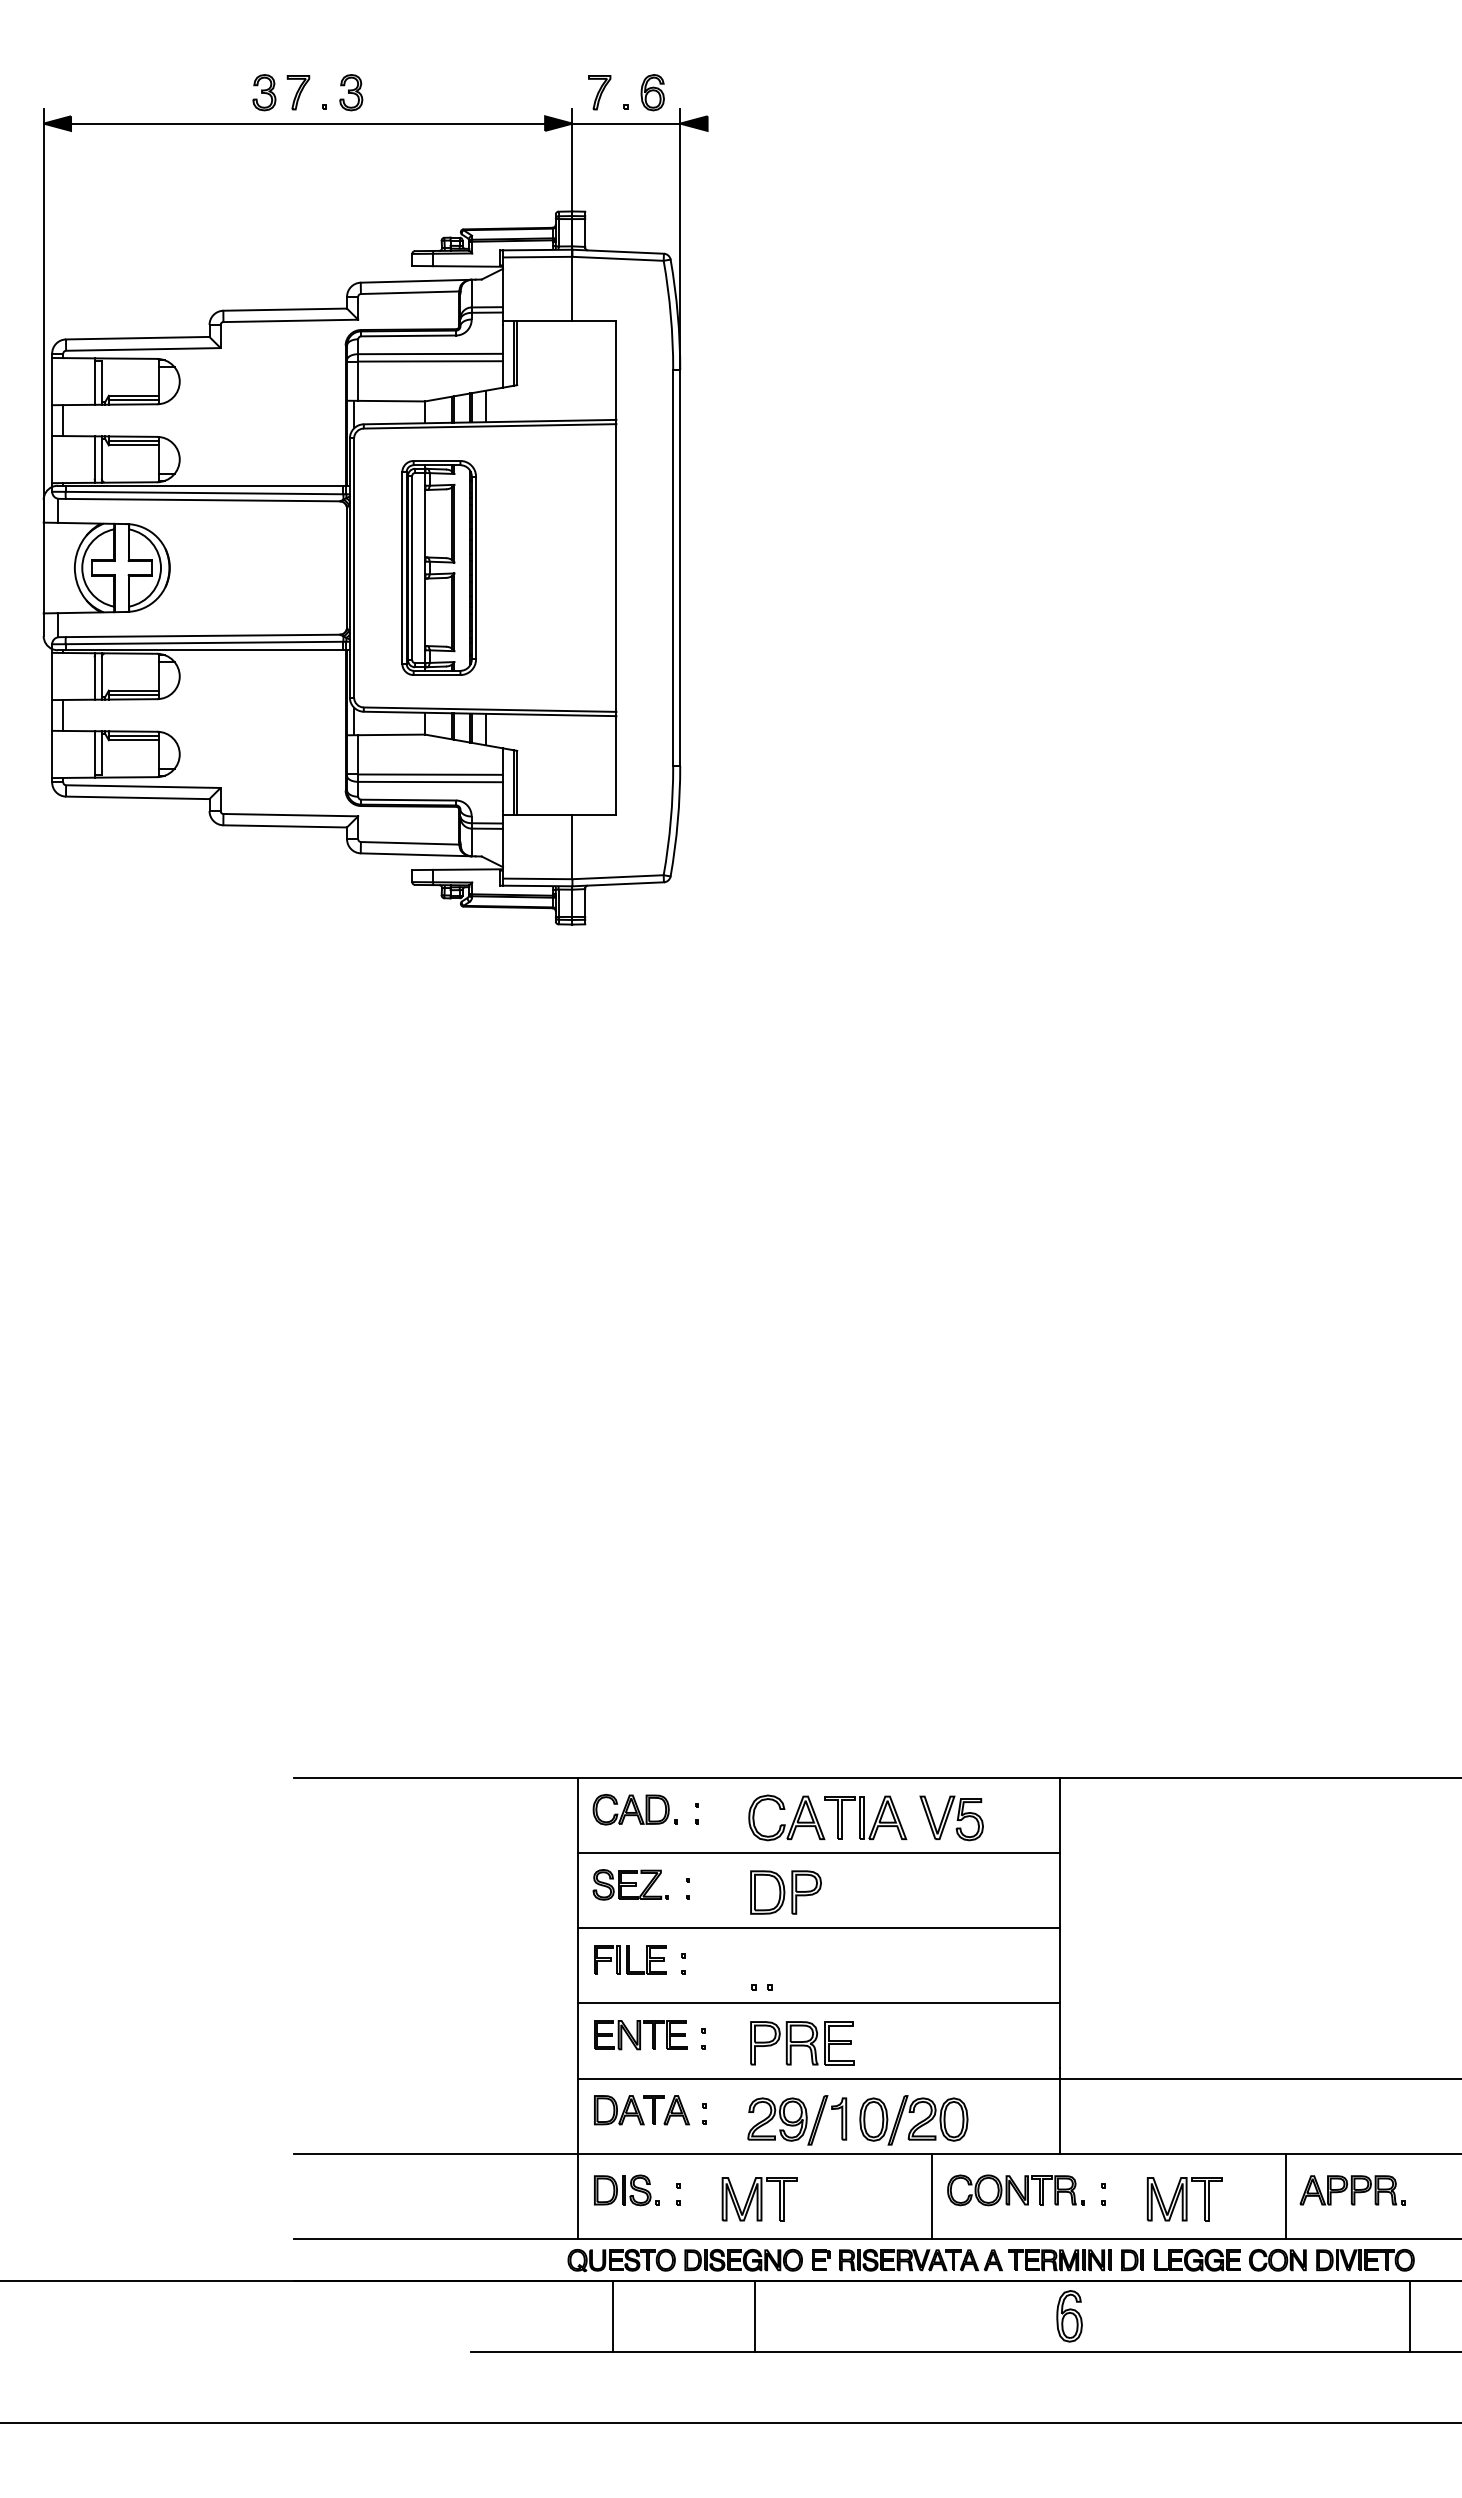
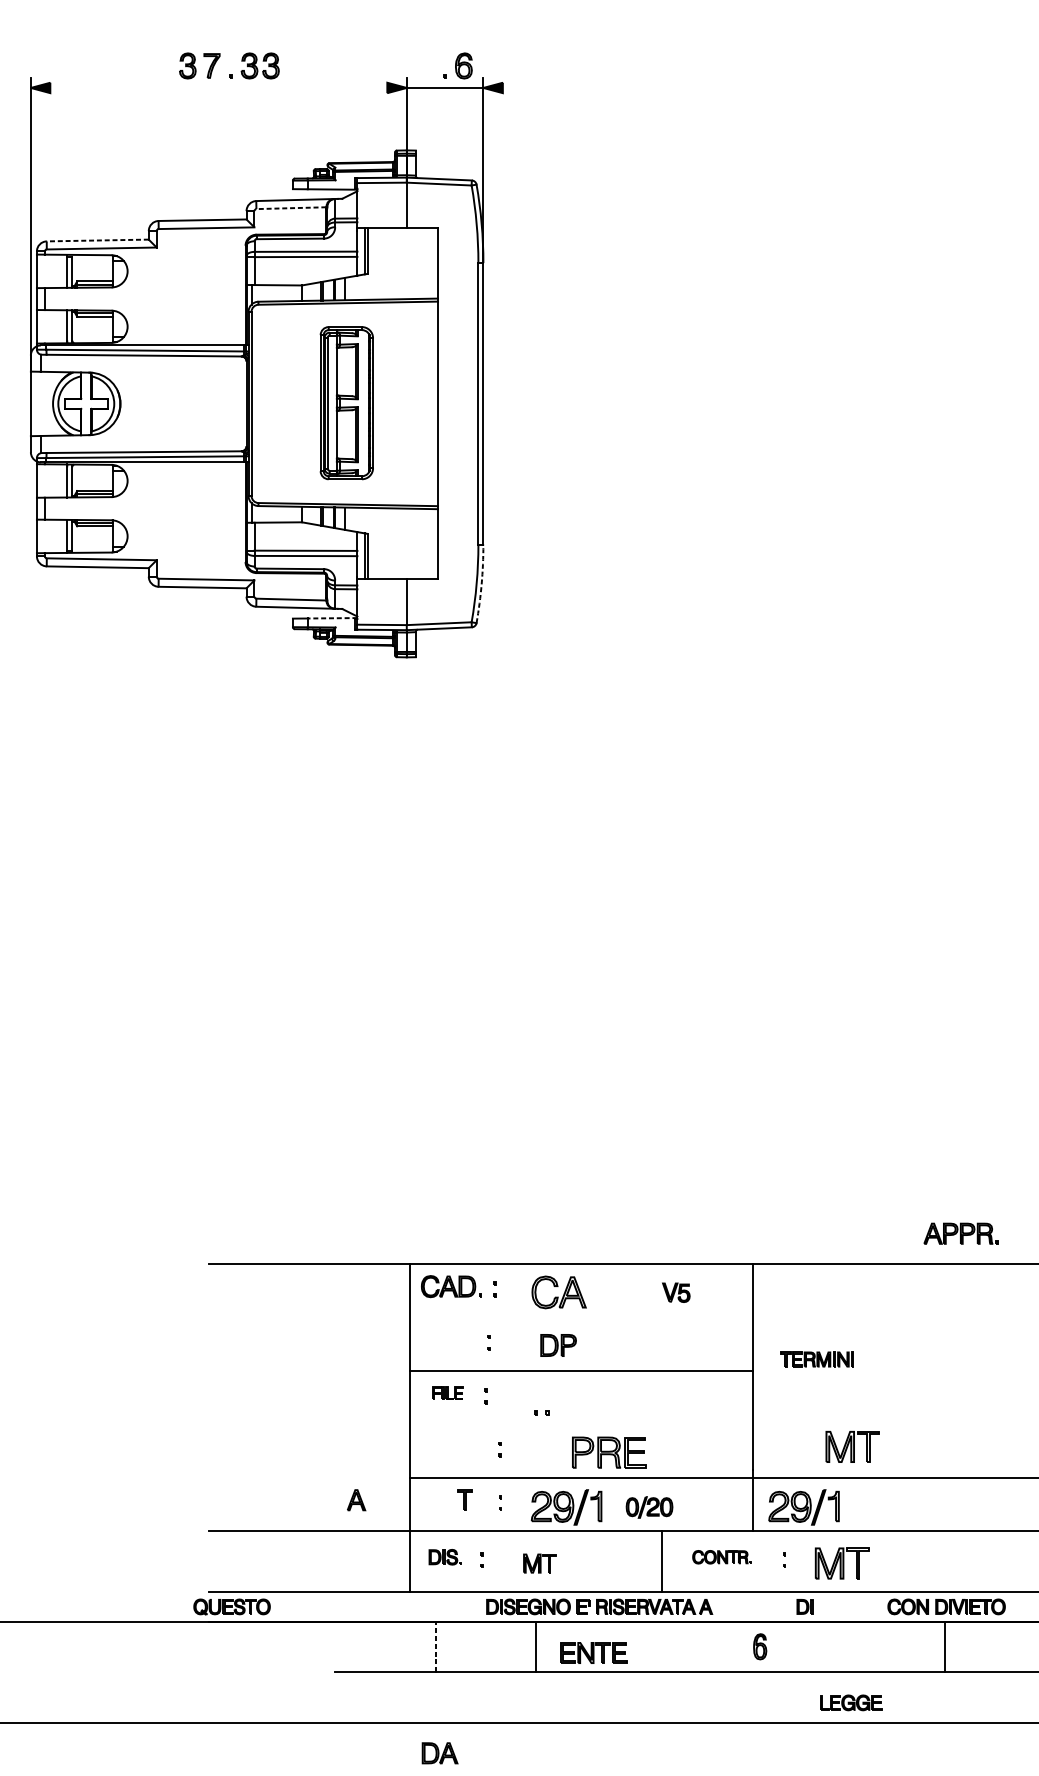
part: (381, 92) -> (271, 65), added
part: (599, 92) -> (426, 65), removed
line: (308, 123) -> (219, 87), removed
line: (409, 292) -> (290, 208), solid -> dashed
line: (137, 338) -> (97, 240), solid -> dashed
part: (438, 567) -> (346, 402), moved
arc: (677, 821) -> (481, 584), solid -> dashed
line: (468, 869) -> (332, 618), solid -> dashed
part: (865, 1817) -> (615, 1292), removed
part: (951, 1818) -> (676, 1292), size x0.6
line: (818, 1853) -> (581, 1317), removed
part: (630, 1884) -> (448, 1339), removed
part: (785, 1892) -> (558, 1345), size x0.7
part: (630, 1959) -> (448, 1393), size x0.6
line: (818, 2003) -> (581, 1424), removed
part: (640, 2035) -> (593, 1653), moved
part: (1199, 2035) -> (852, 1447), added
part: (802, 2043) -> (609, 1452), moved
part: (619, 2110) -> (440, 1753), moved
part: (676, 2110) -> (356, 1500), moved
part: (913, 2120) -> (649, 1507), size x0.6
part: (1131, 2120) -> (804, 1507), added
part: (626, 2190) -> (445, 1557), size x0.7
part: (1015, 2190) -> (721, 1557), size x0.6
part: (1352, 2190) -> (961, 1233), moved
line: (1286, 2195) -> (914, 1560), removed
part: (759, 2199) -> (539, 1563), size x0.6
part: (621, 2260) -> (231, 1607), moved
part: (1059, 2260) -> (817, 1359), moved
part: (1197, 2260) -> (851, 1703), moved
line: (612, 2316) -> (435, 1646), solid -> dashed
part: (1069, 2316) -> (760, 1646), size x0.7
line: (1410, 2316) -> (944, 1646), moved

